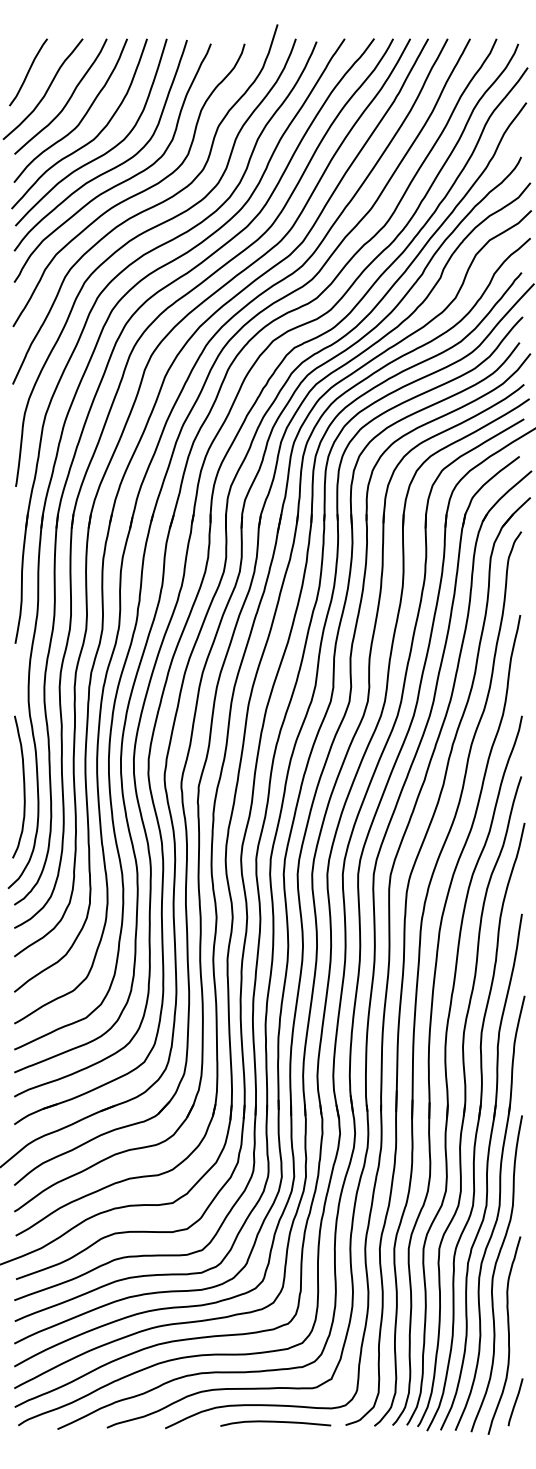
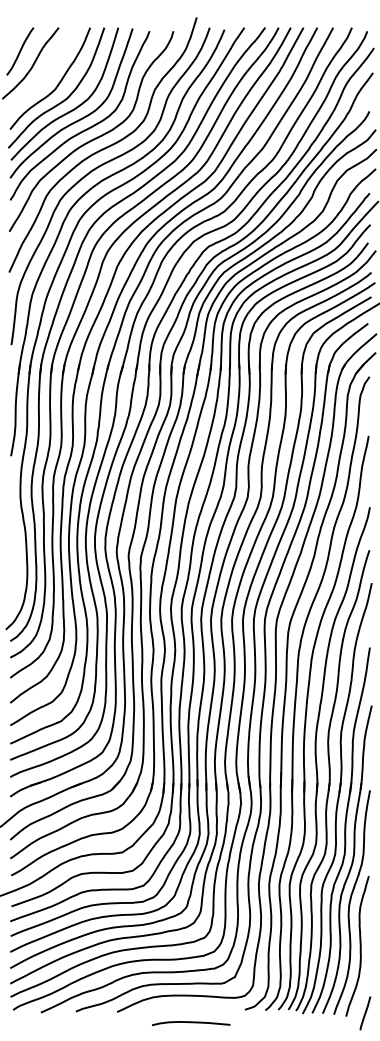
curve: (67, 100) -> (47, 71), removed
curve: (23, 786) -> (16, 557), removed
line: (515, 1402) -> (365, 1013), moved
curve: (275, 1422) -> (191, 1022), moved

